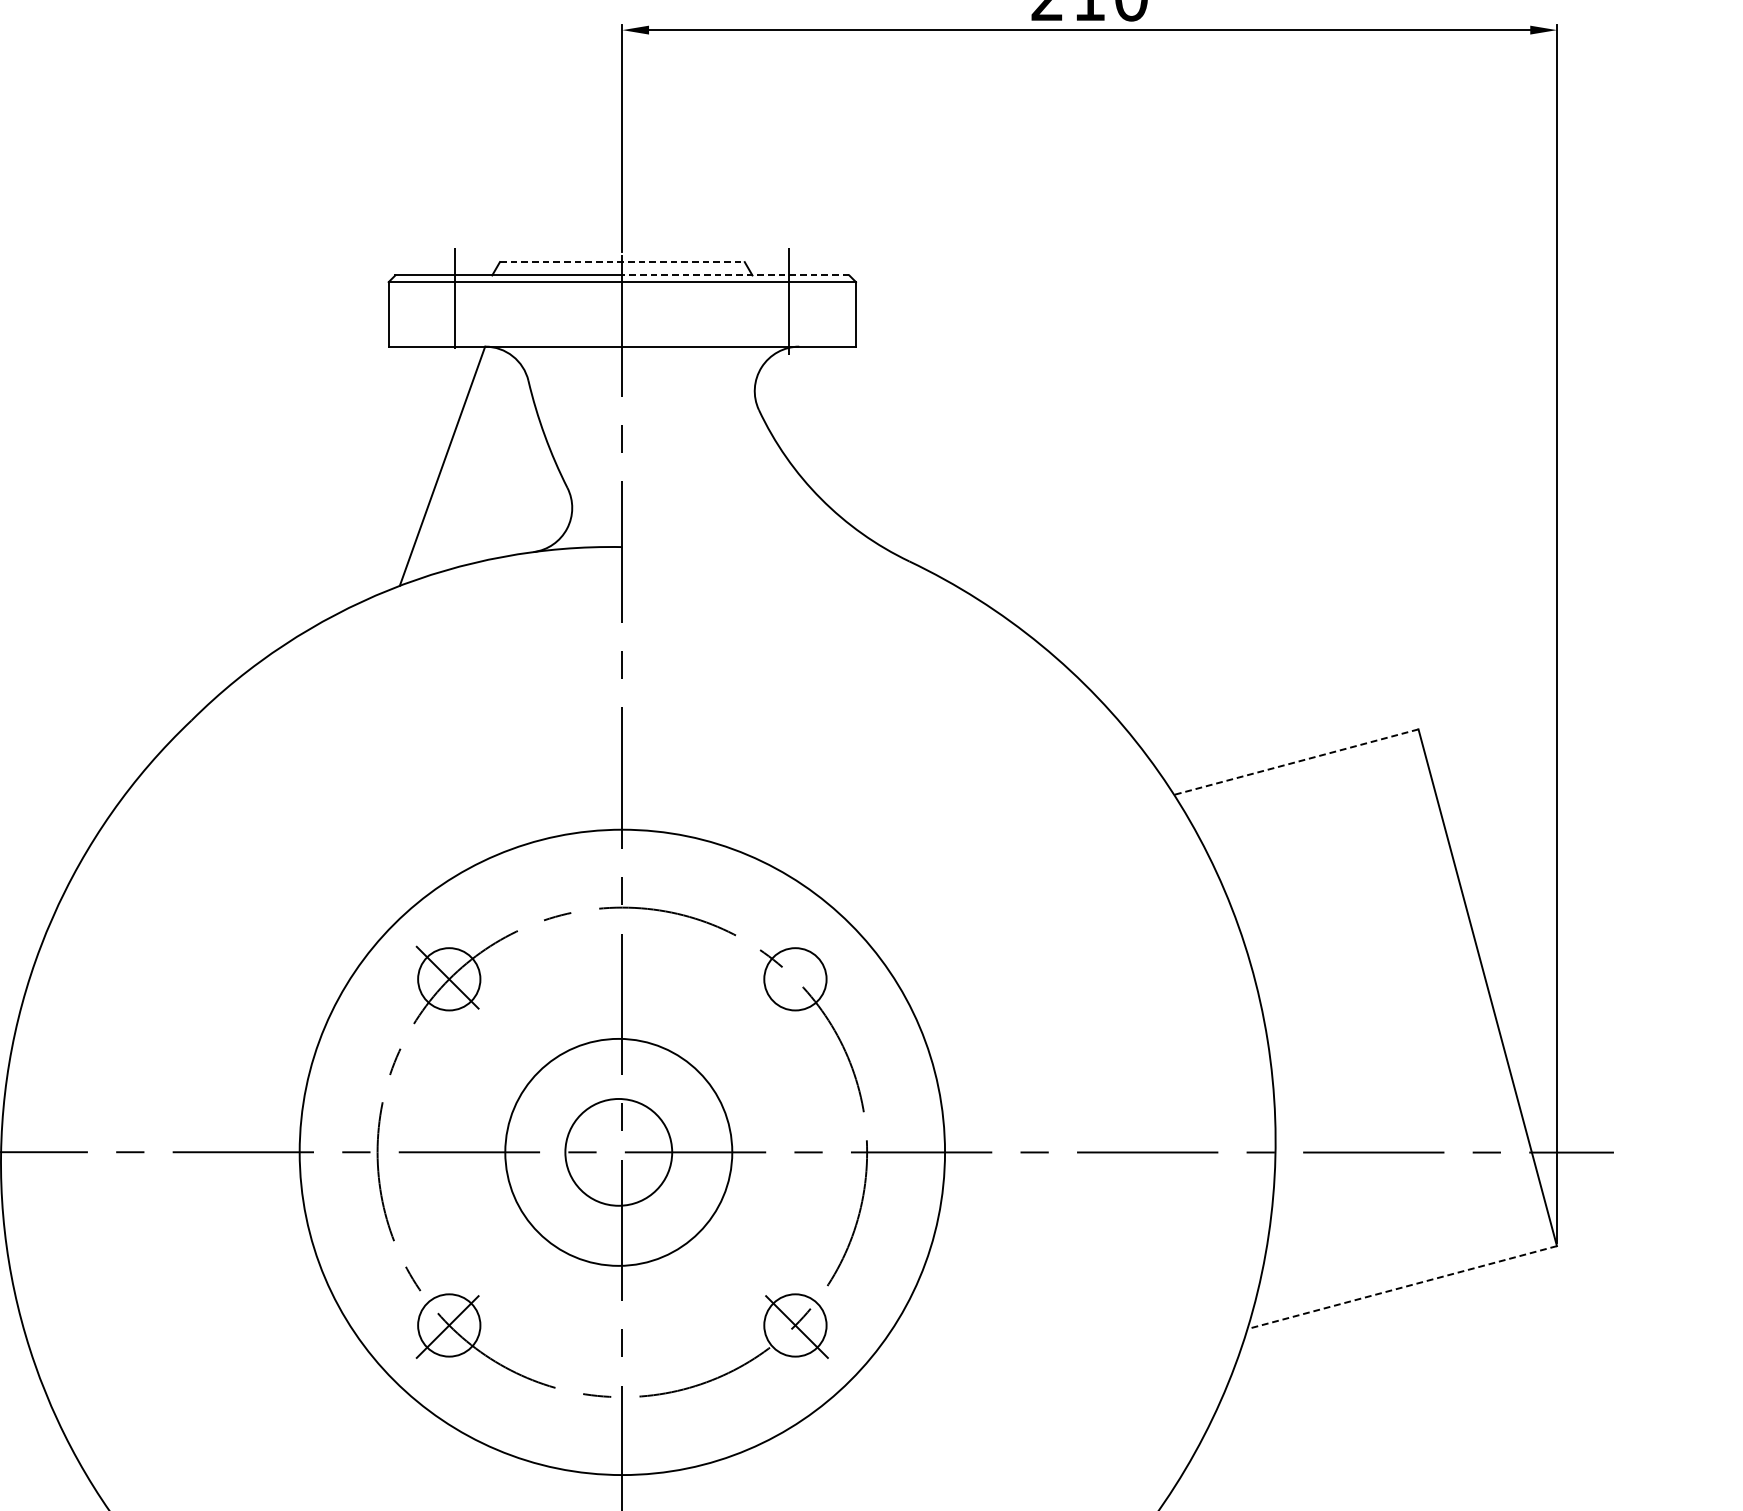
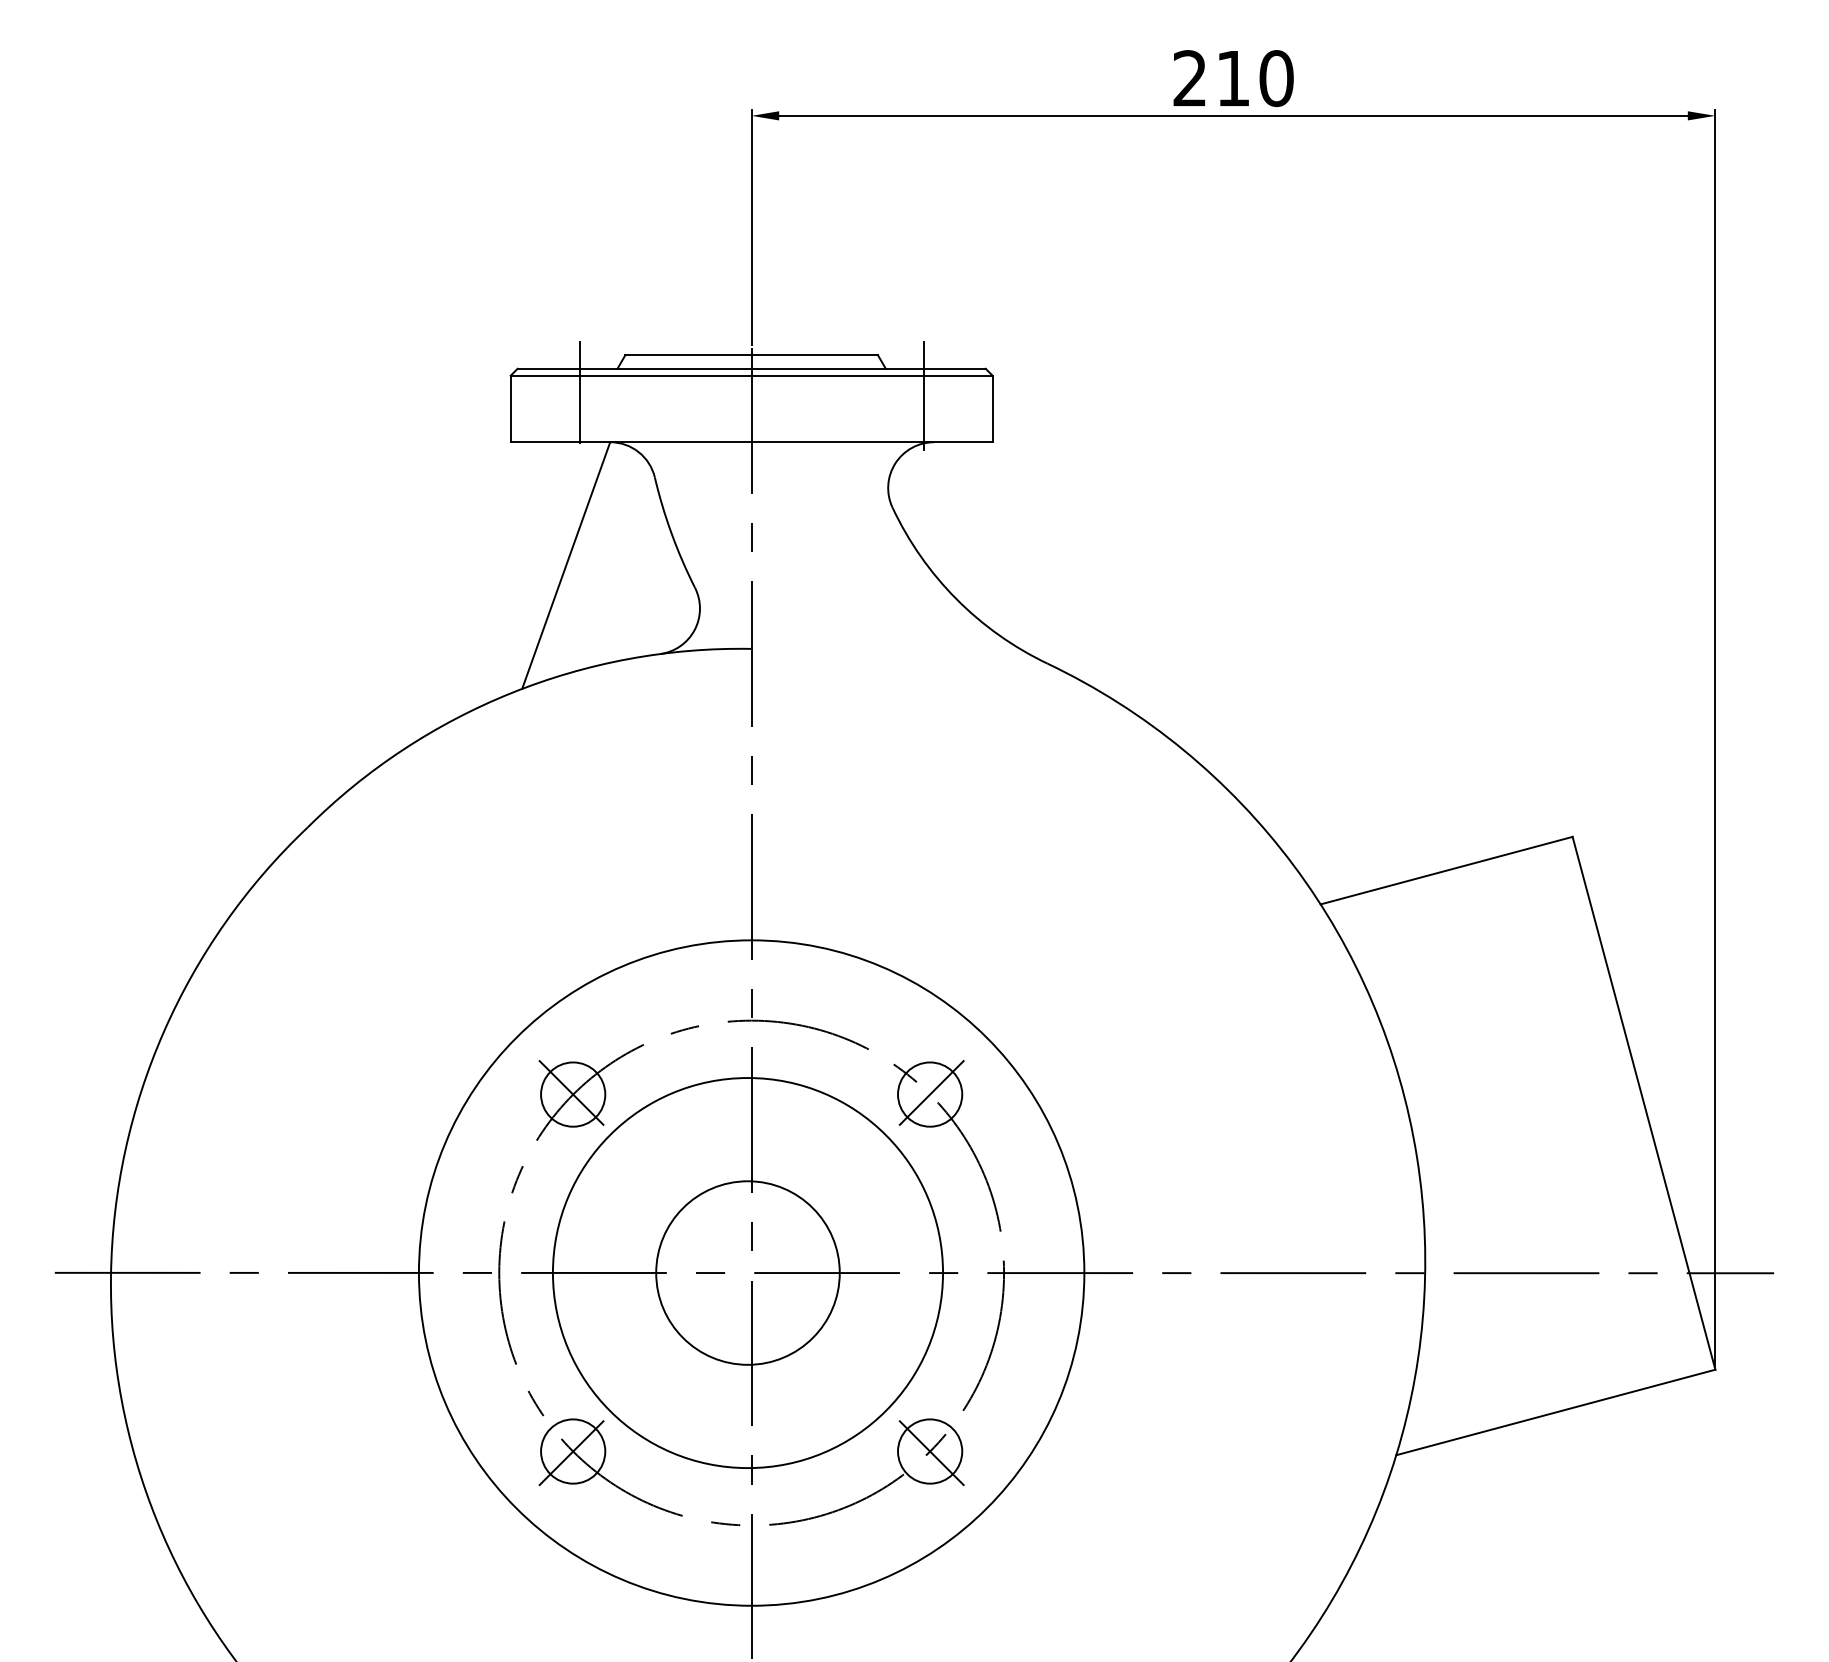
line: (623, 262) -> (752, 355), dashed -> solid
line: (735, 275) -> (868, 368), dashed -> solid
line: (1296, 761) -> (1446, 870), dashed -> solid
line: (796, 977) -> (931, 1092), added
circle: (618, 1151) -> (747, 1272), size x1.67
circle: (618, 1152) -> (747, 1273), size x1.67
line: (1401, 1287) -> (1555, 1412), dashed -> solid

